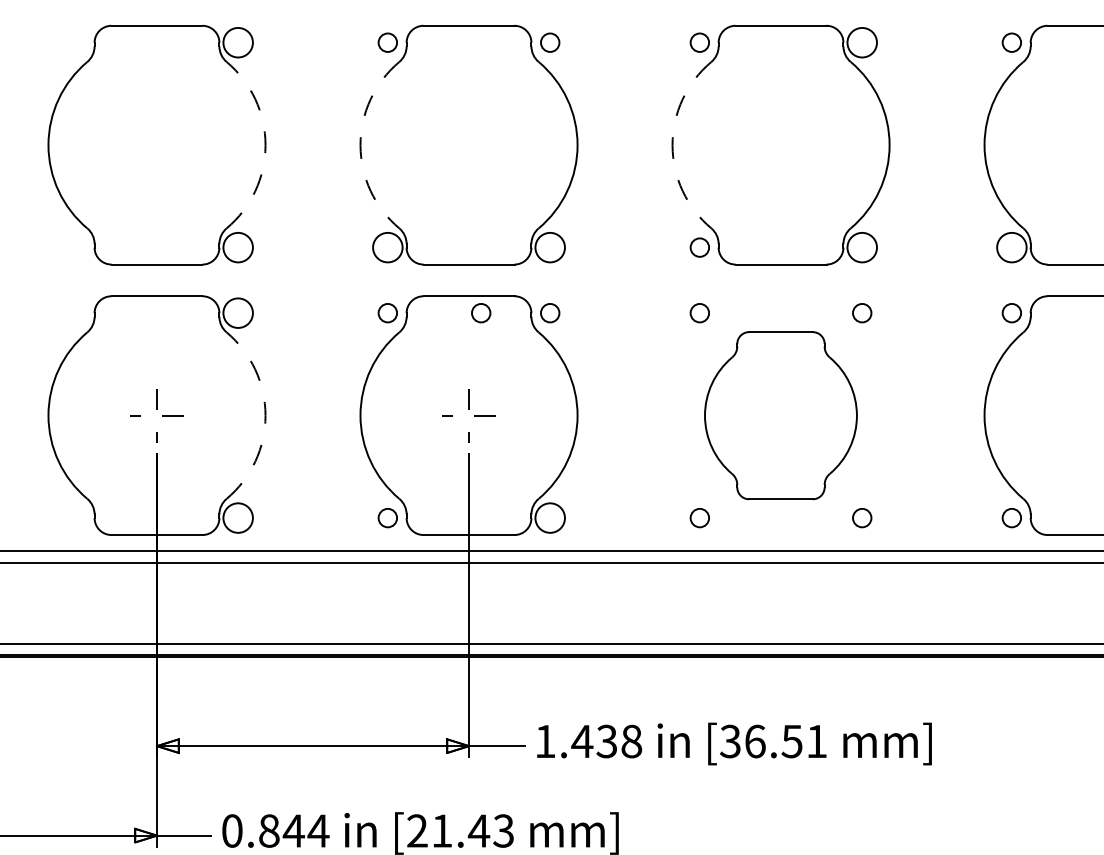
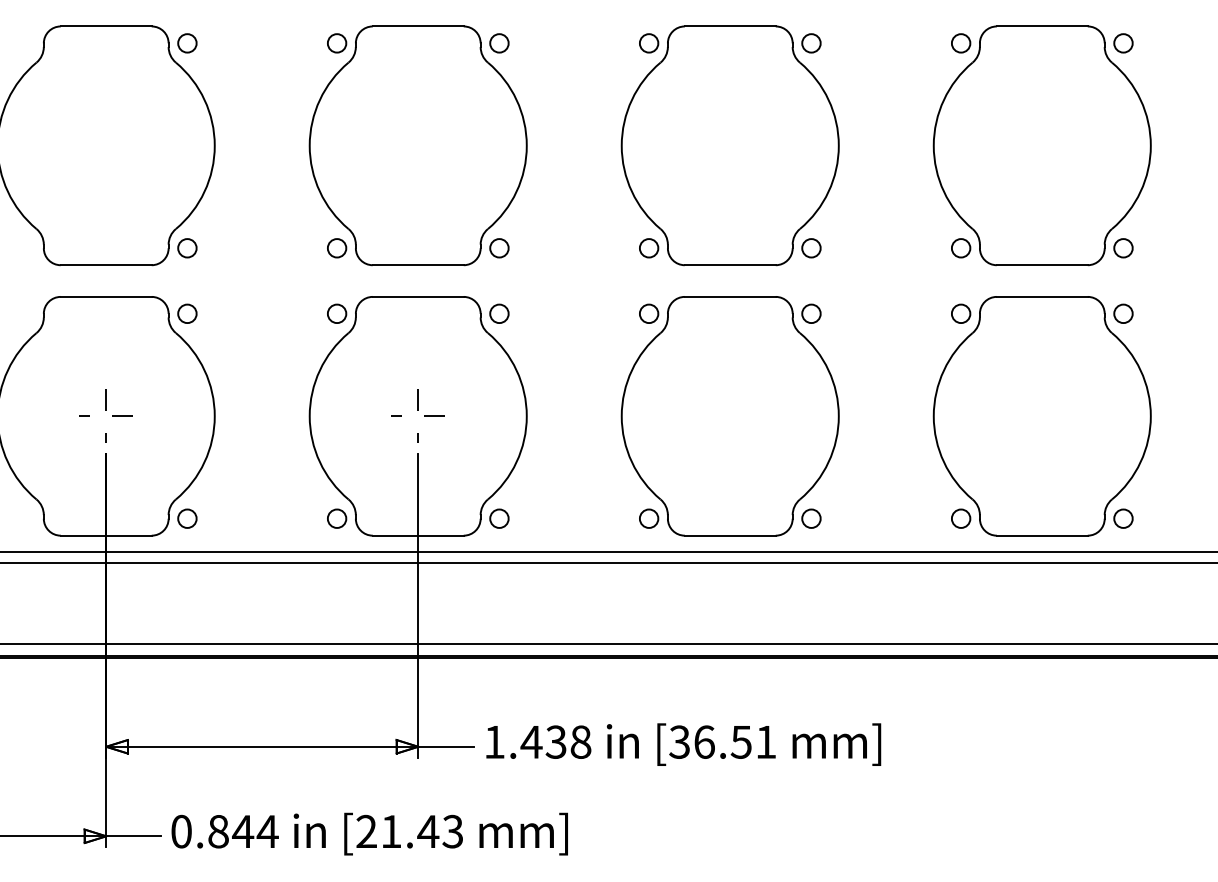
circle: (238, 42) -> (187, 43), size x0.62
circle: (862, 42) -> (811, 43), size x0.62
arc: (265, 144) -> (214, 145), dashed -> solid
arc: (360, 144) -> (309, 145), dashed -> solid
arc: (672, 144) -> (621, 145), dashed -> solid
circle: (238, 247) -> (187, 248), size x0.62
circle: (387, 247) -> (336, 248), size x0.62
circle: (550, 247) -> (499, 248), size x0.62
circle: (862, 247) -> (811, 248), size x0.62
circle: (1011, 247) -> (960, 248), size x0.62
circle: (238, 312) -> (187, 313), size x0.62
circle: (481, 312) -> (430, 313), removed
arc: (265, 415) -> (214, 416), dashed -> solid
part: (780, 415) -> (729, 416), size x1.43
circle: (238, 517) -> (187, 518), size x0.62
circle: (550, 517) -> (499, 518), size x0.62

